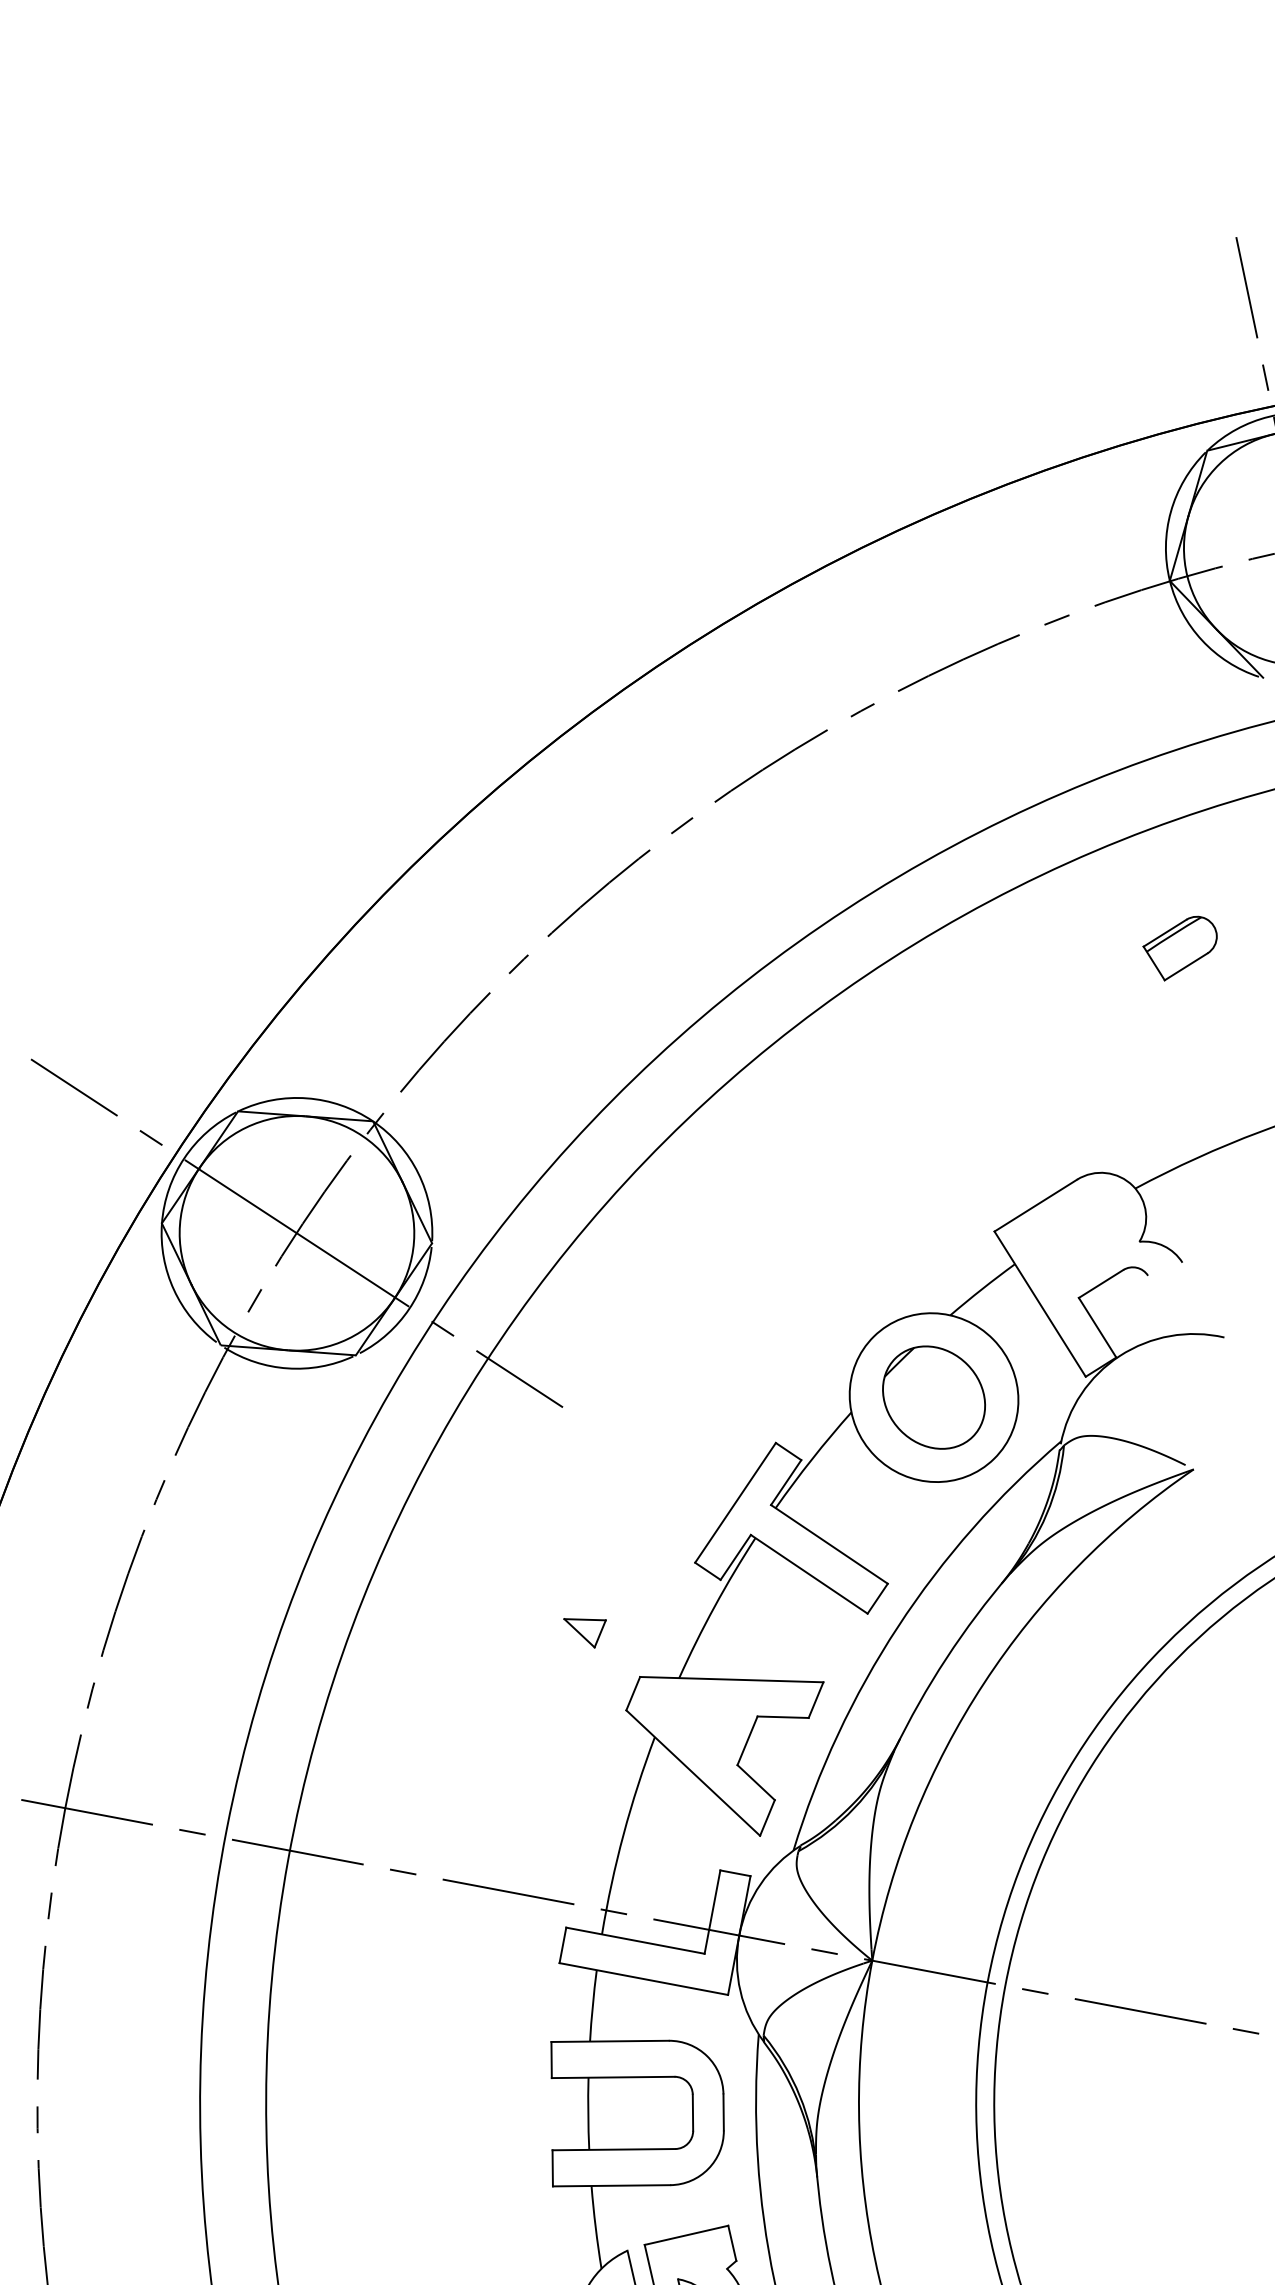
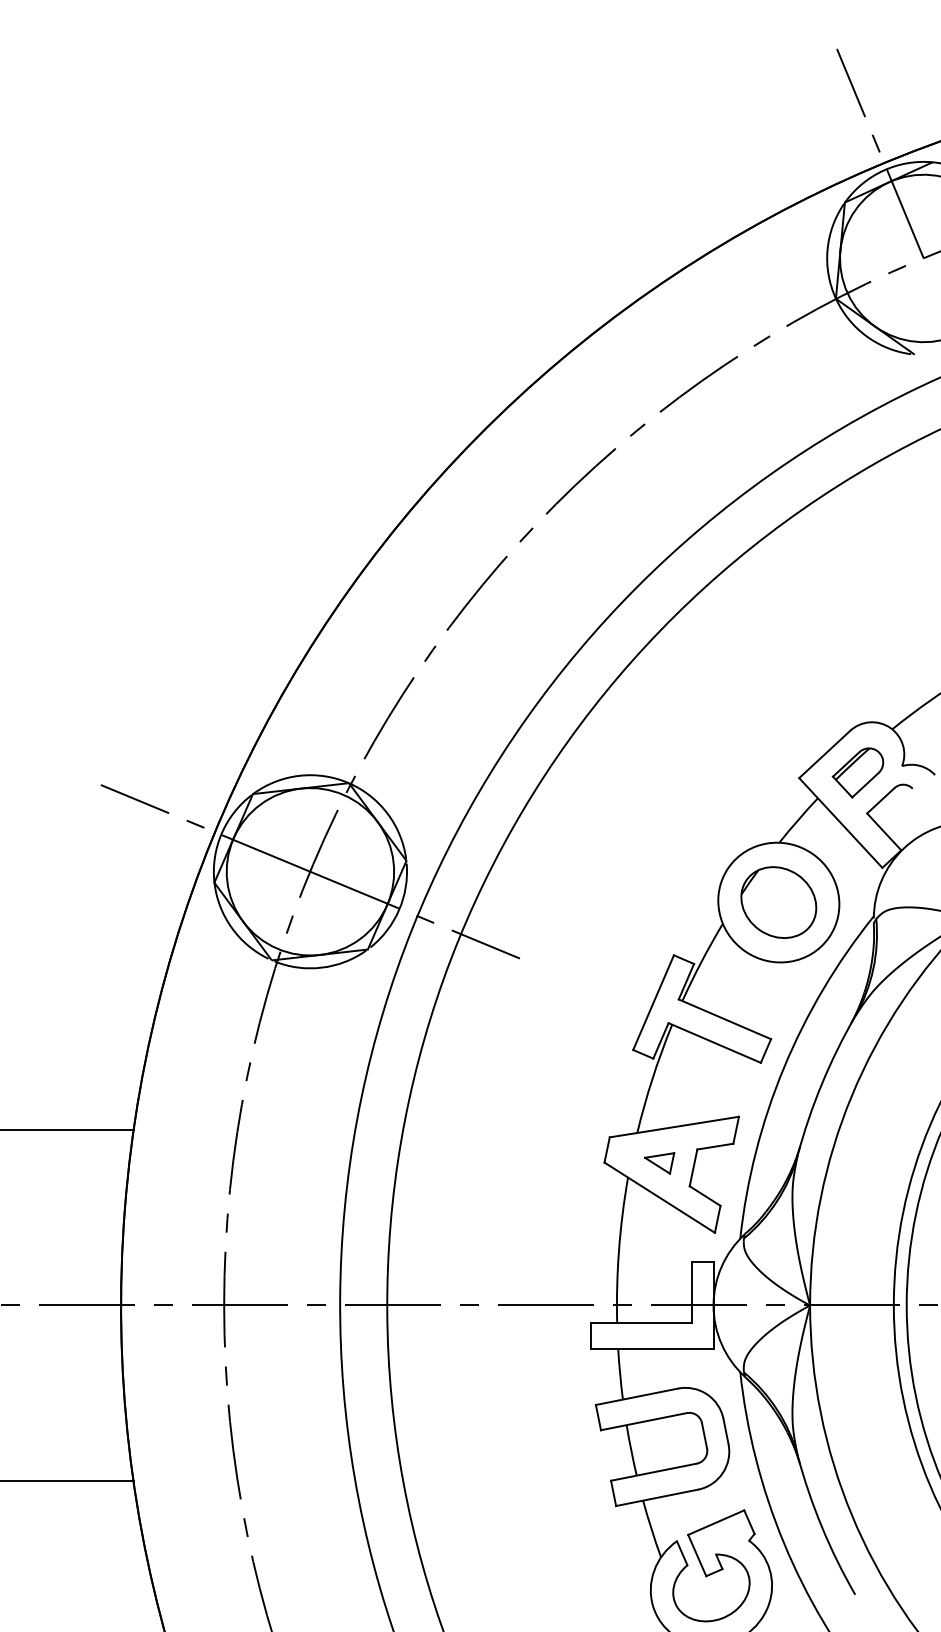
part: (1178, 947) -> (857, 772), moved
part: (582, 1630) -> (659, 1163), moved

